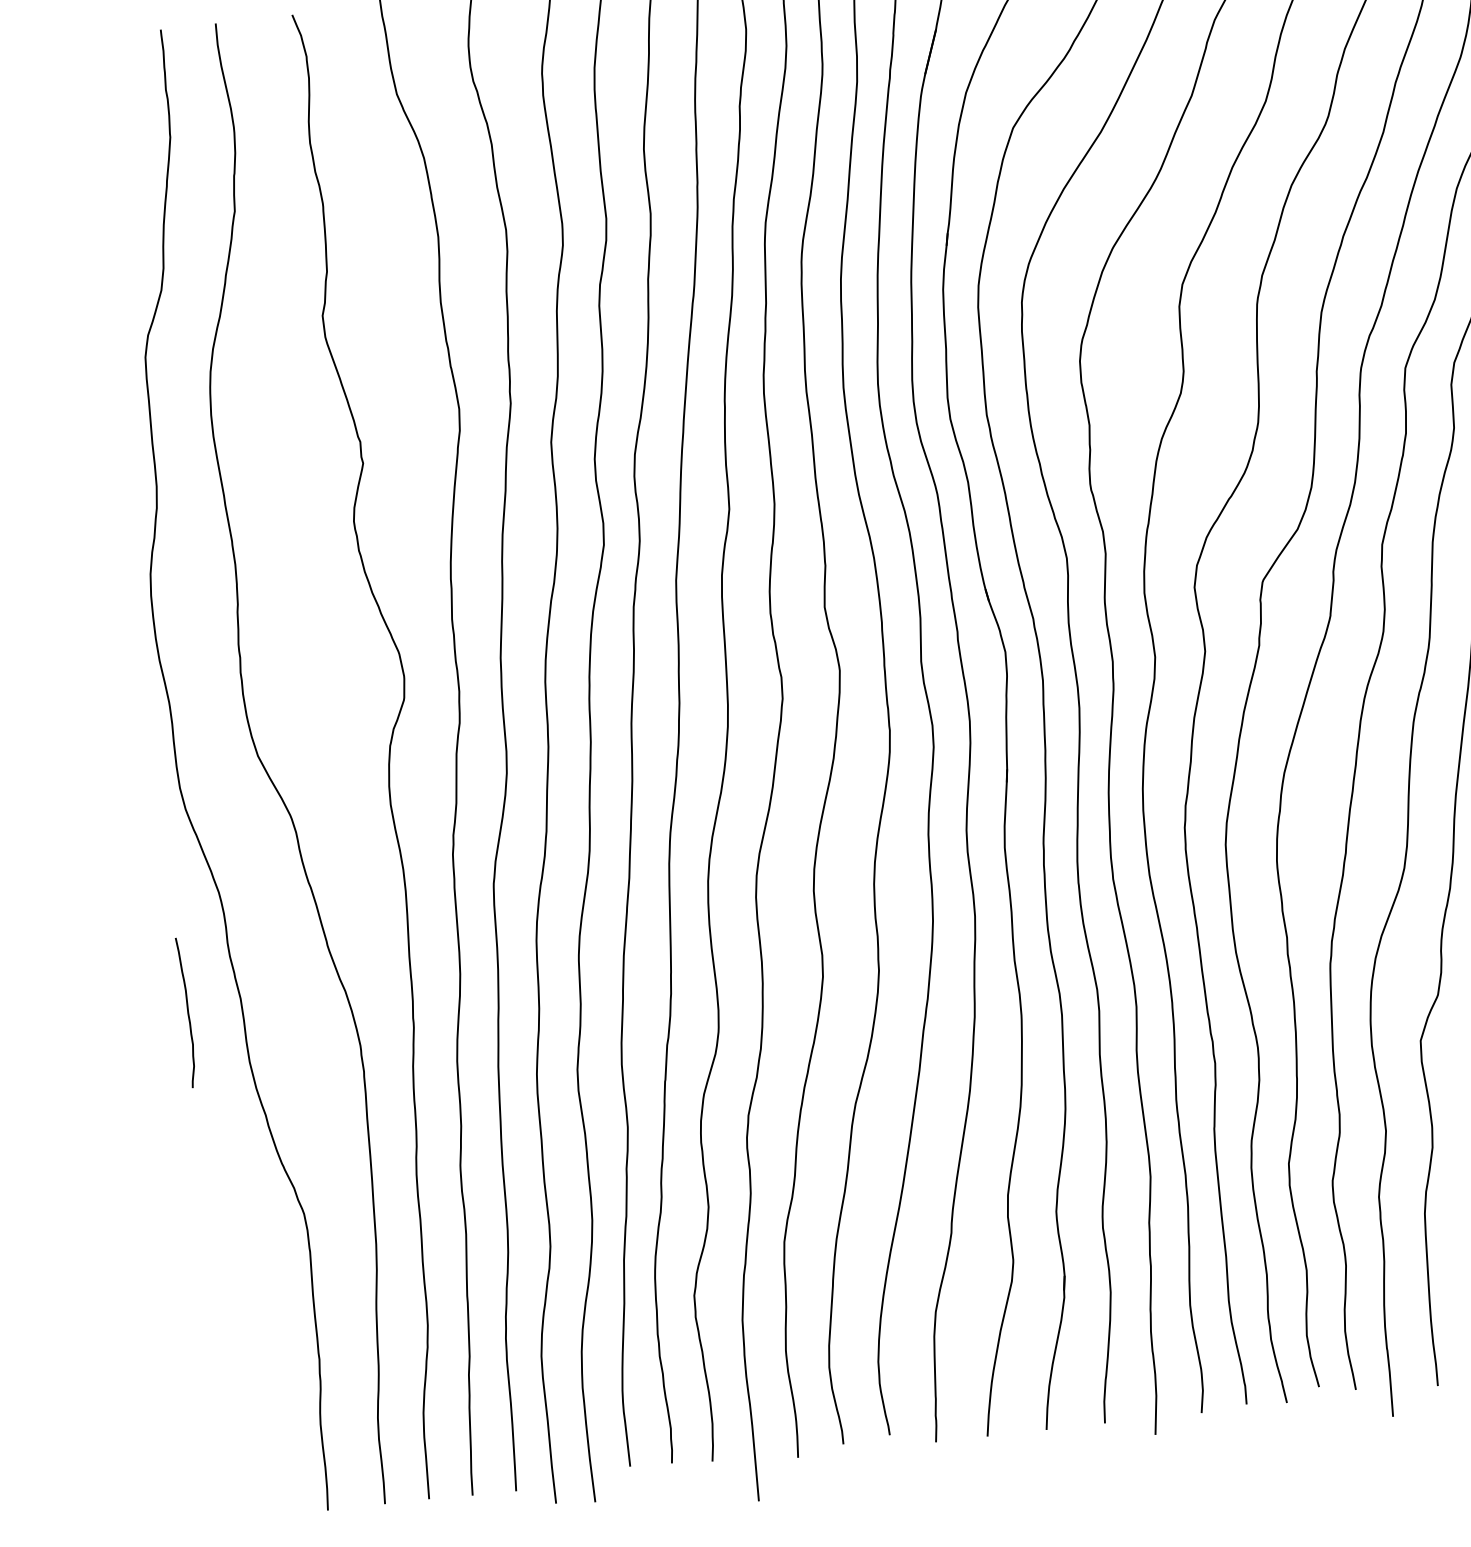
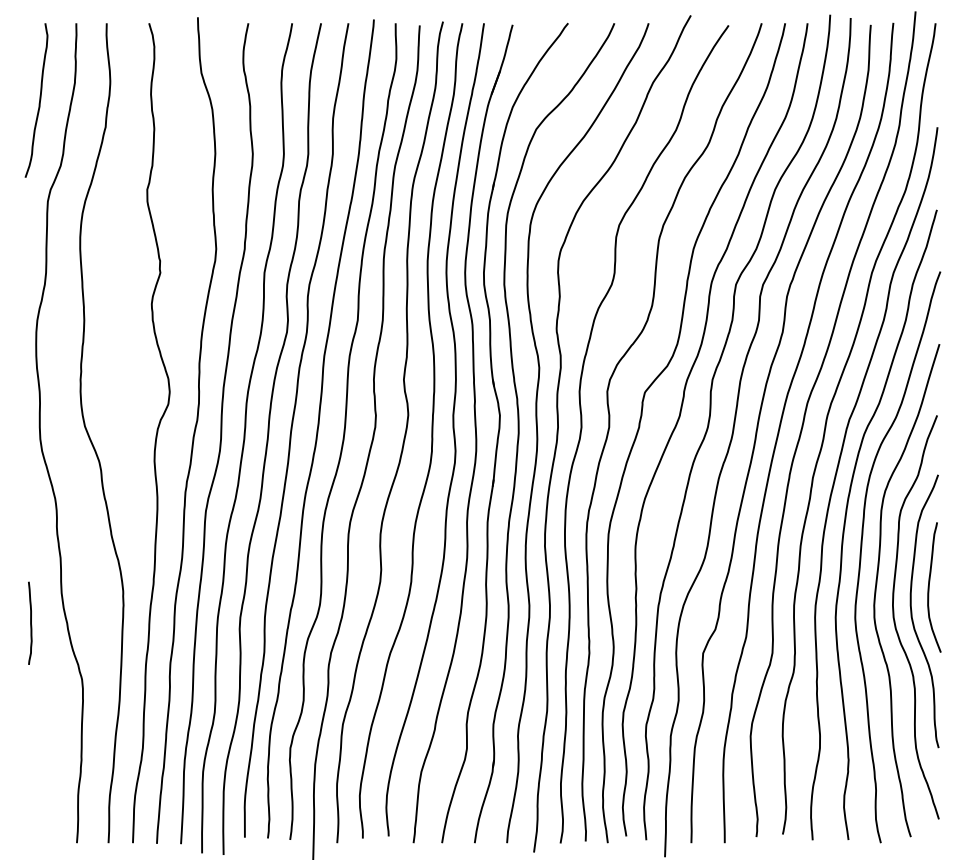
curve: (109, 176) -> (39, 100), added
curve: (186, 1011) -> (30, 622), moved

